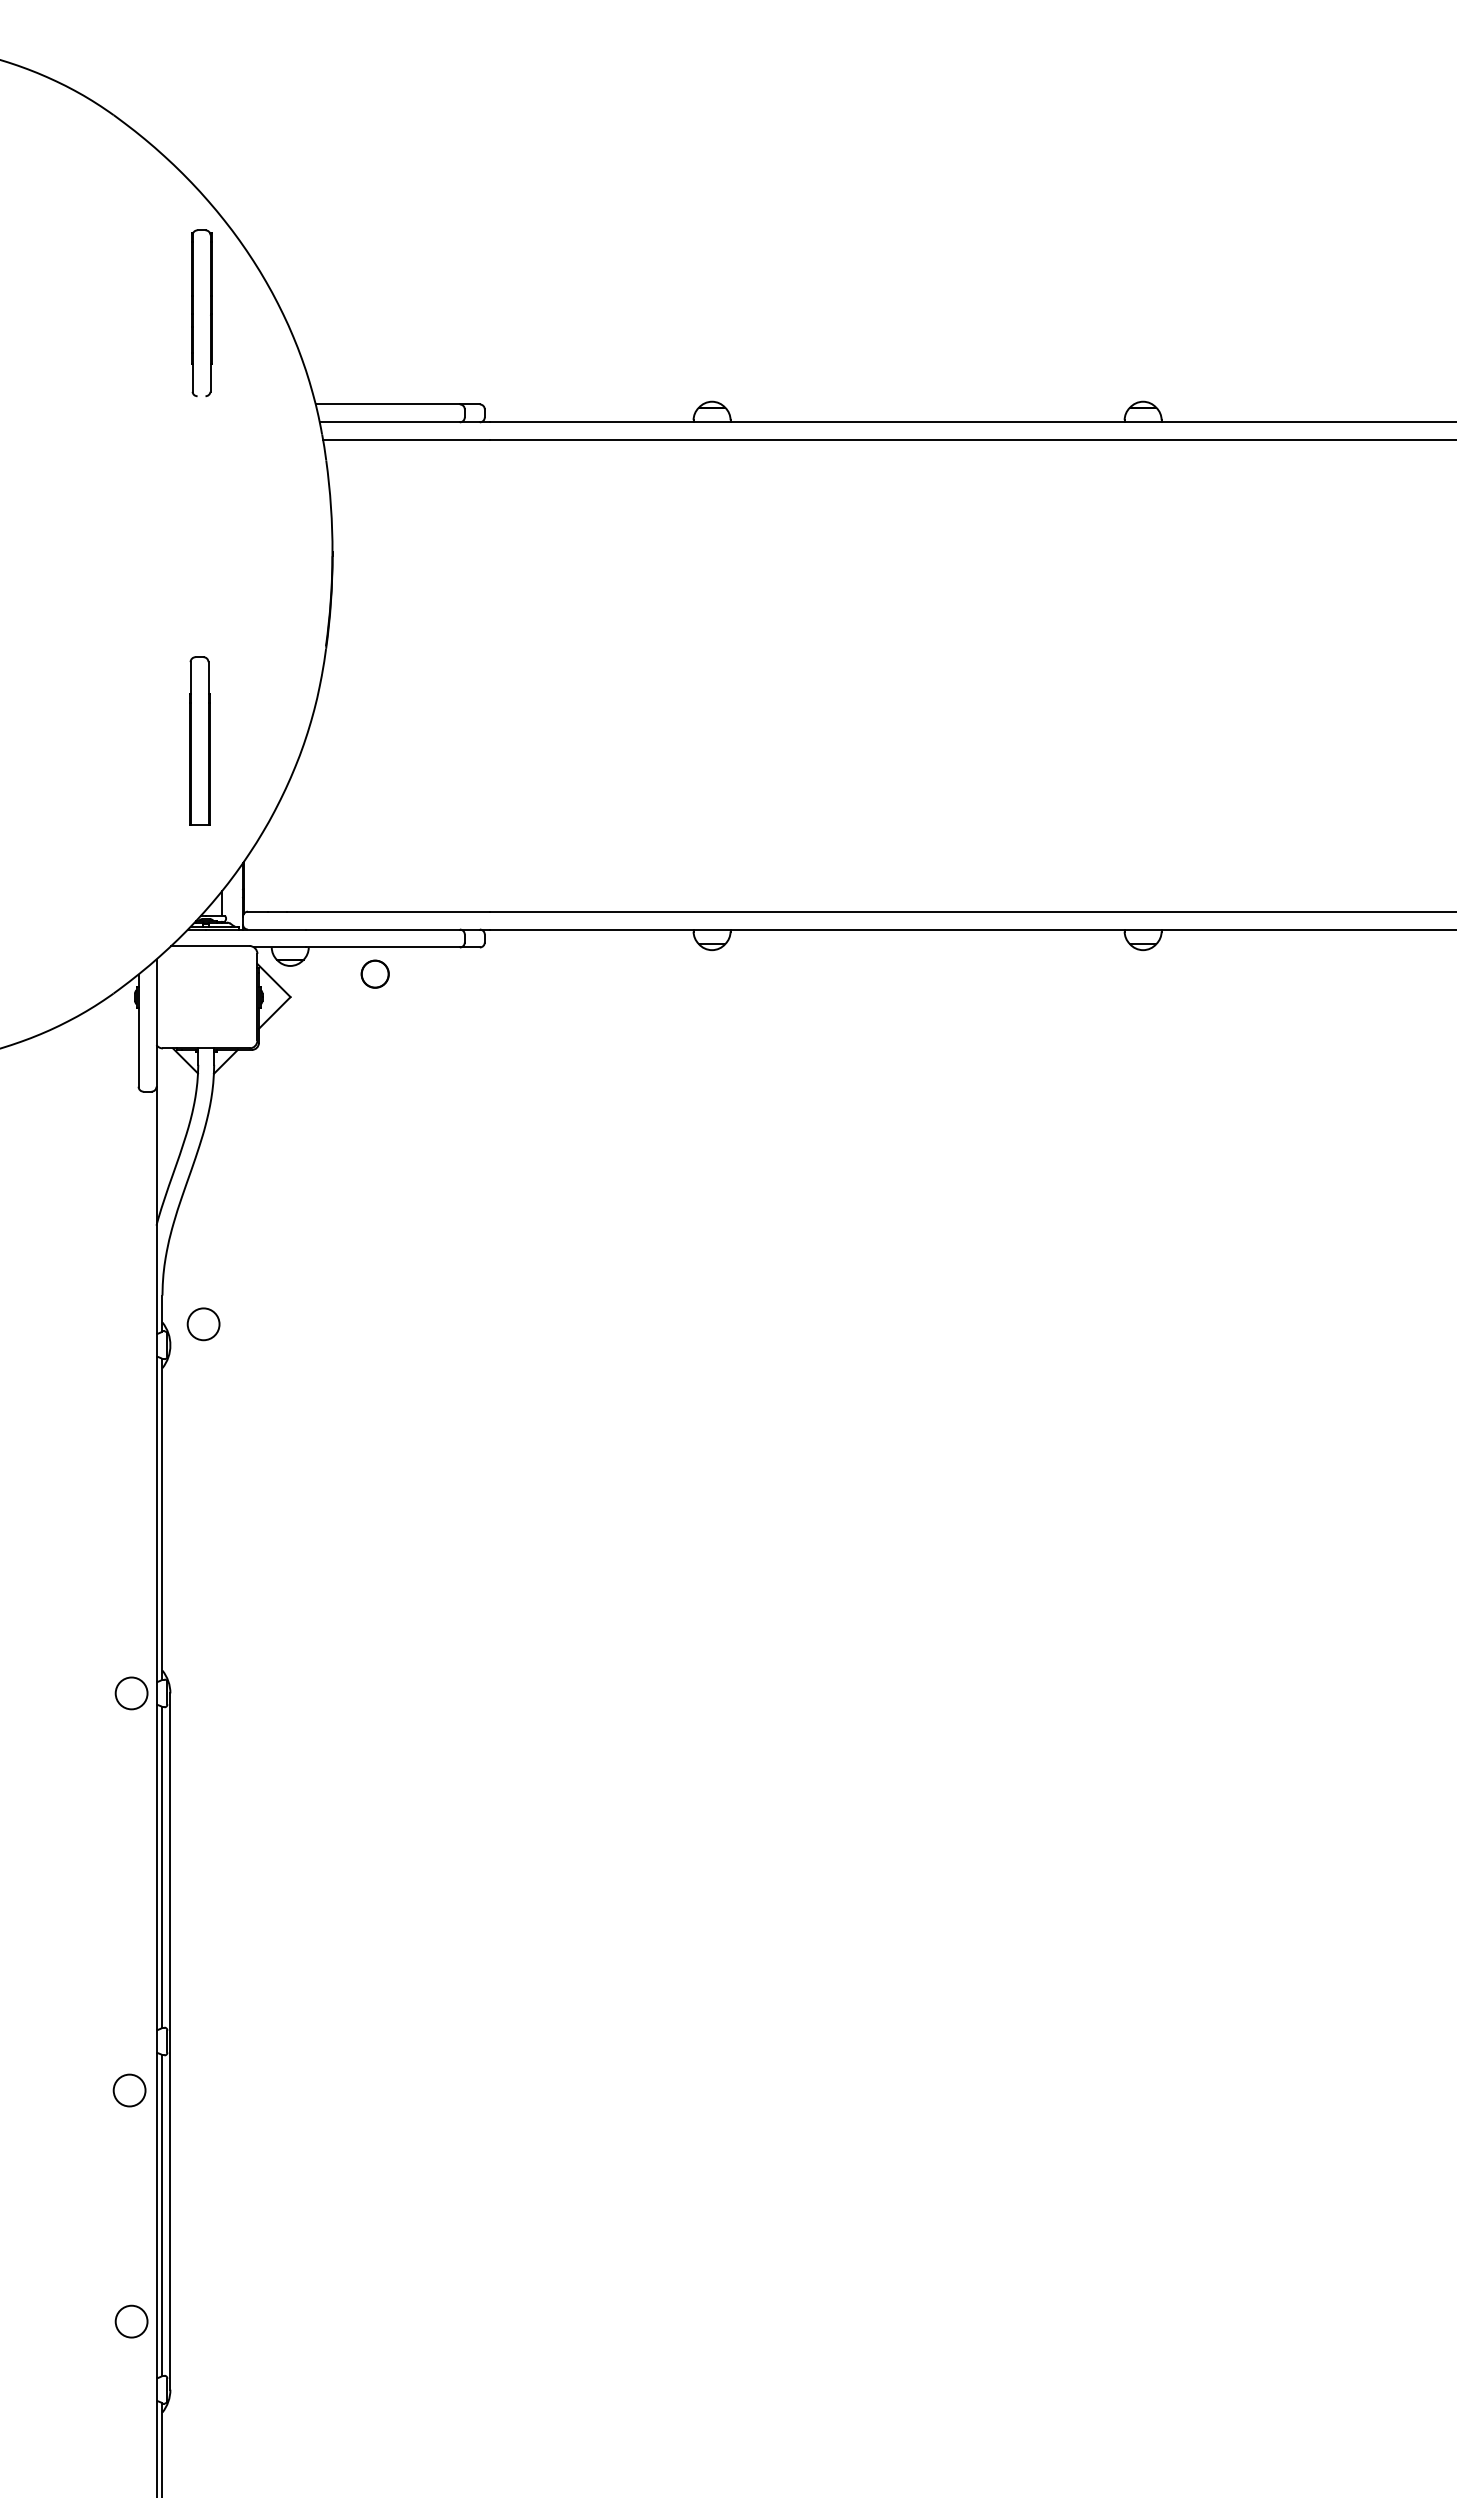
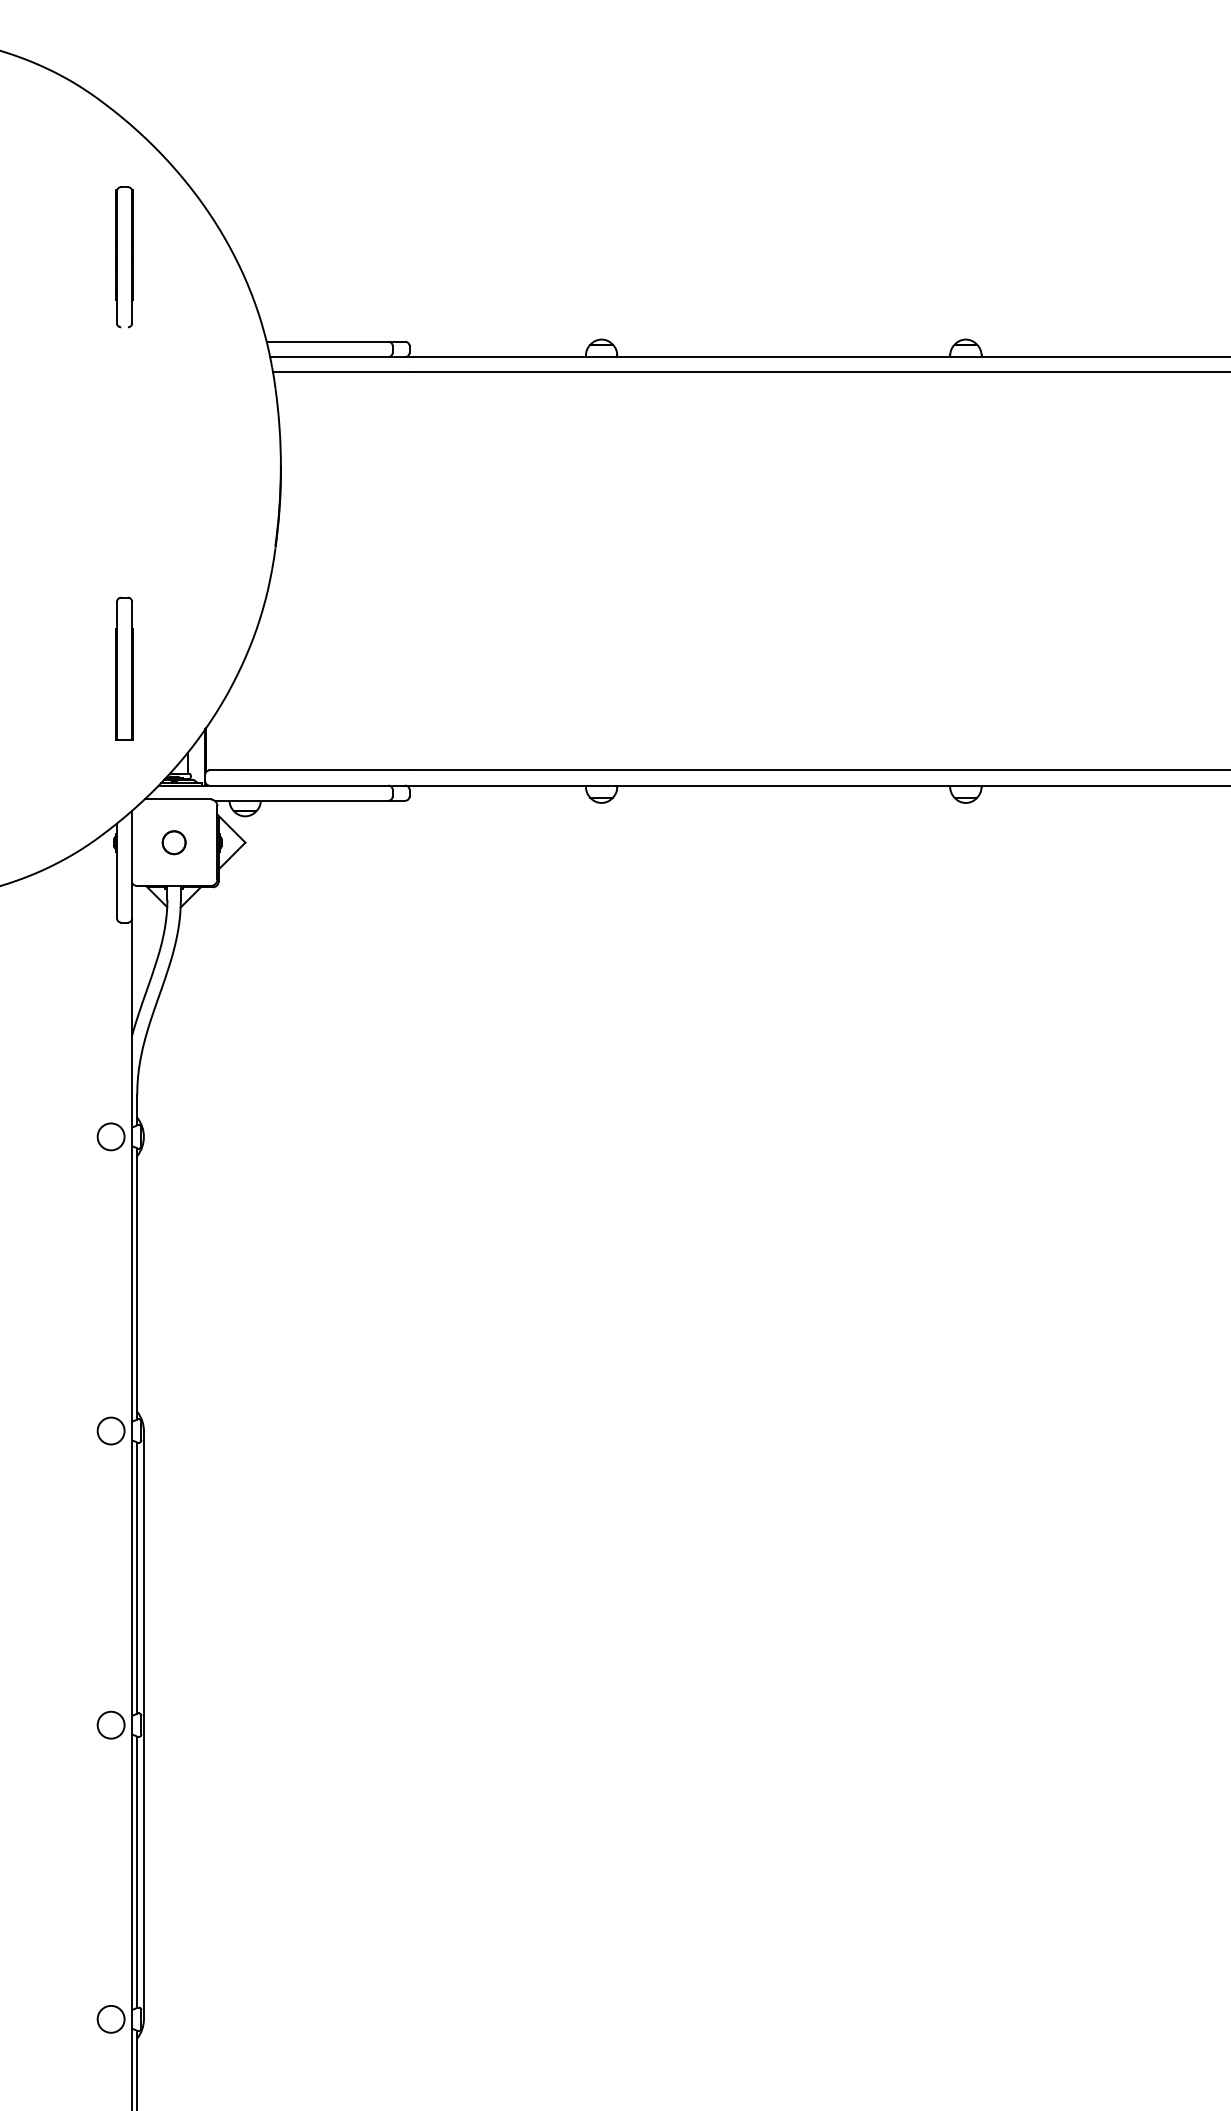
part: (193, 313) -> (117, 257), moved
part: (199, 740) -> (124, 668), moved
circle: (374, 973) -> (173, 842), moved
circle: (203, 1324) -> (111, 1137), moved
circle: (129, 2090) -> (111, 1725), moved
circle: (131, 2321) -> (111, 2019), moved

